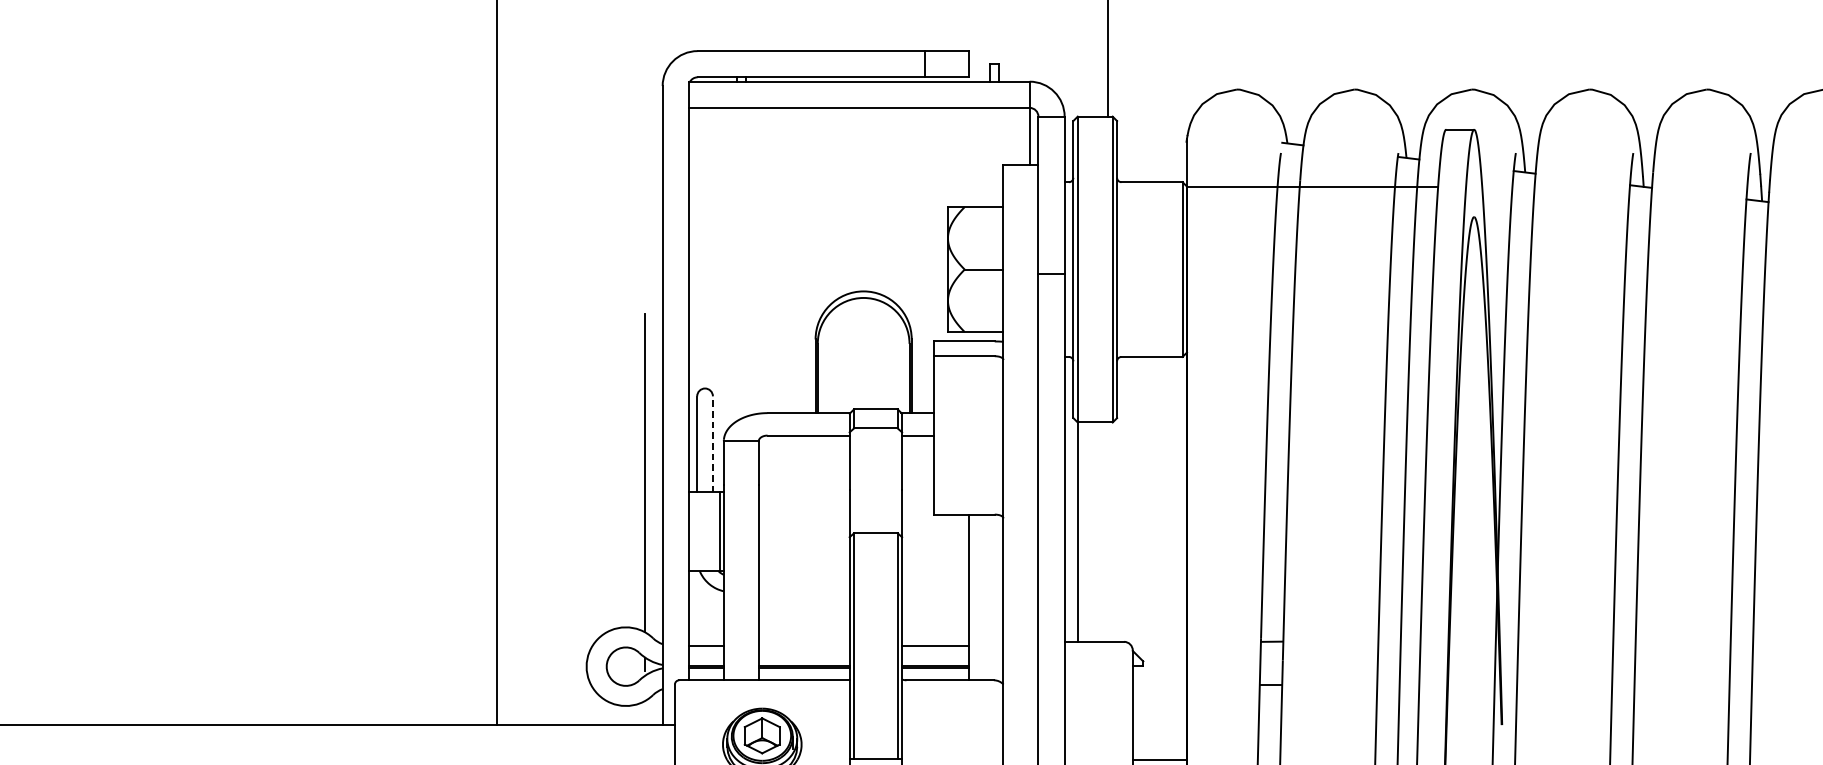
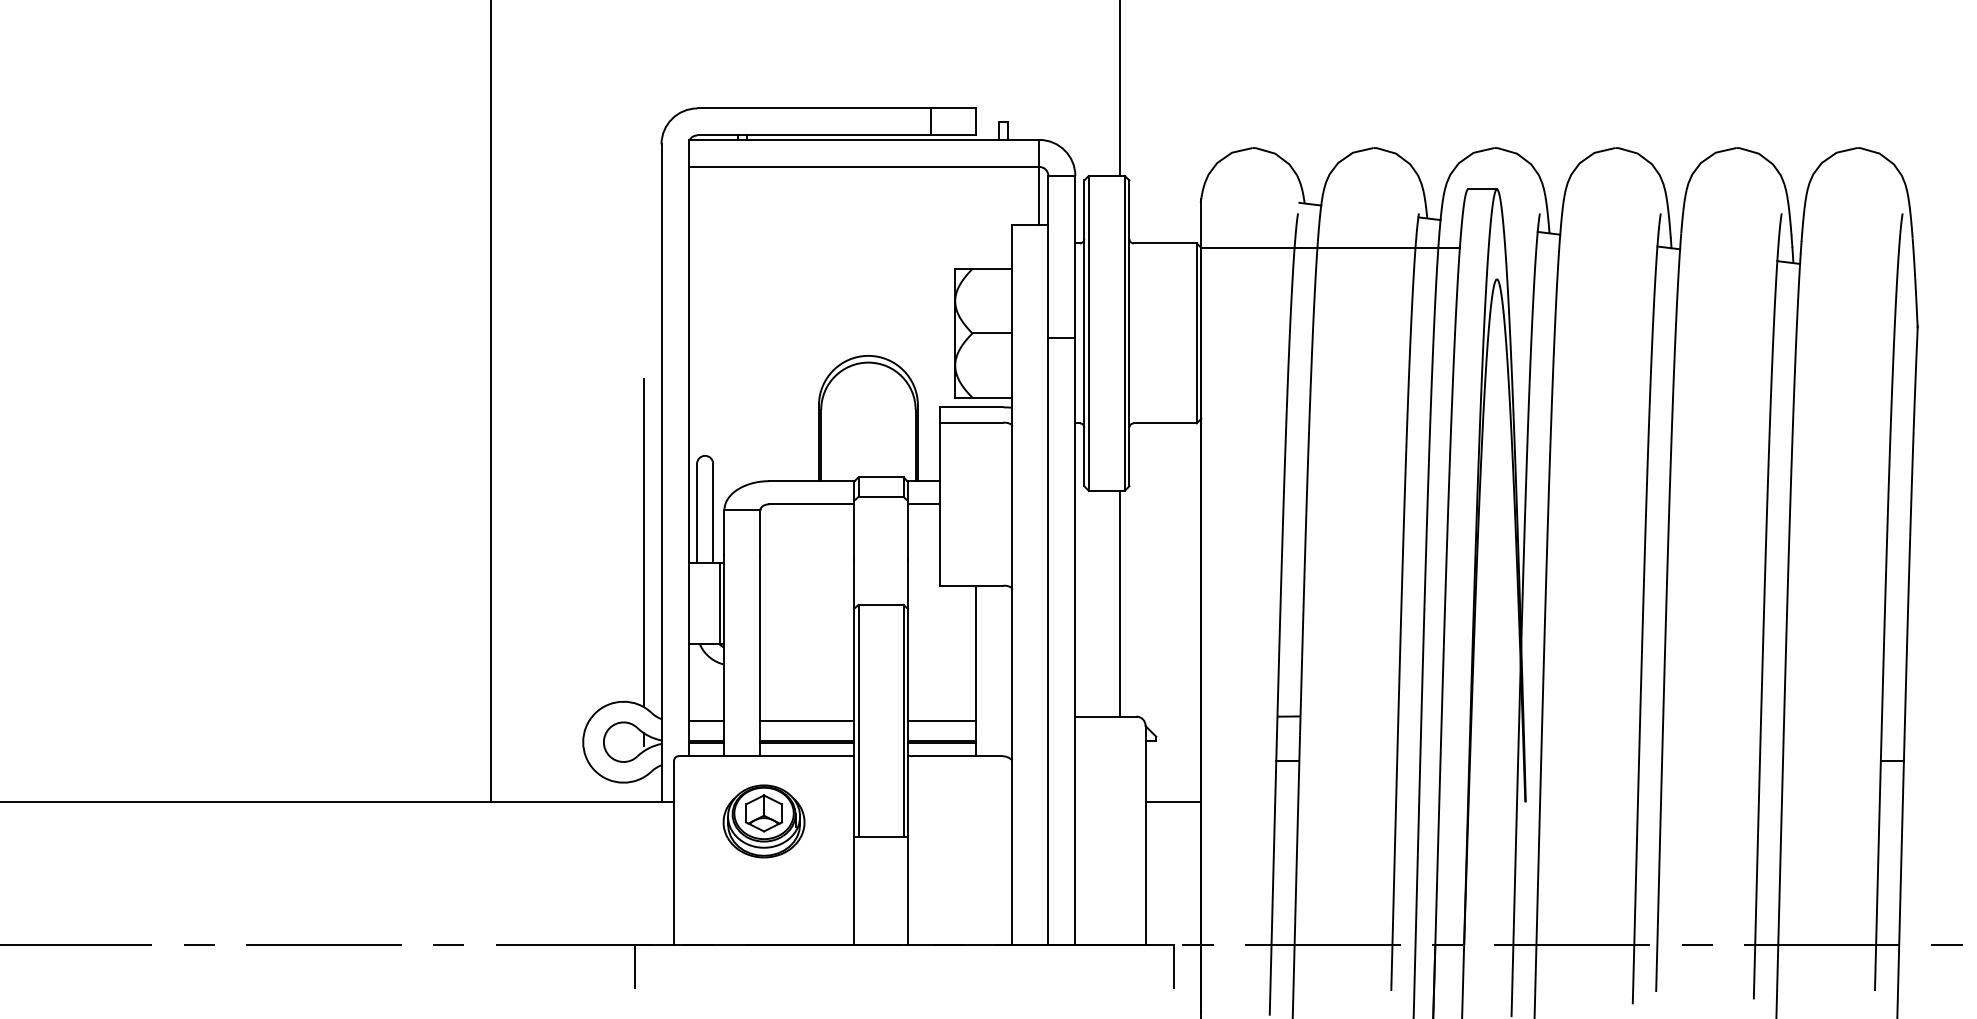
line: (713, 444) -> (713, 513), dashed -> solid
line: (1078, 531) -> (1120, 603), moved
line: (804, 645) -> (807, 720), added
line: (1159, 760) -> (1173, 802), moved

